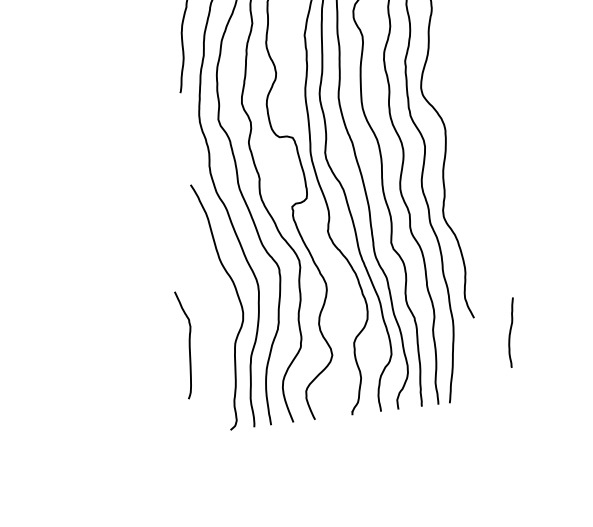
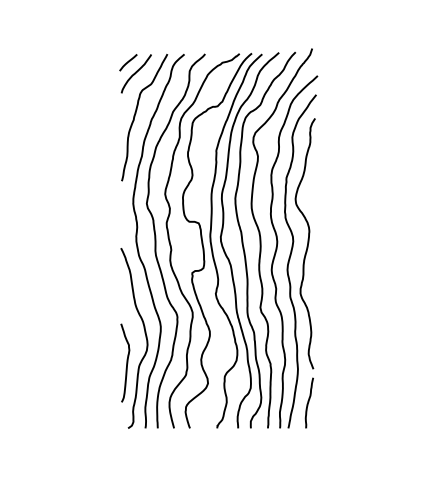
curve: (510, 332) -> (308, 402), moved
curve: (188, 343) -> (126, 362), moved

